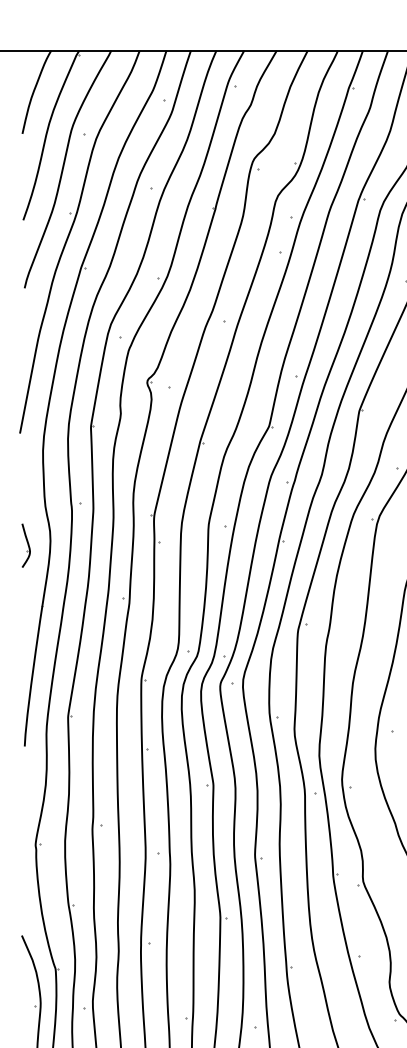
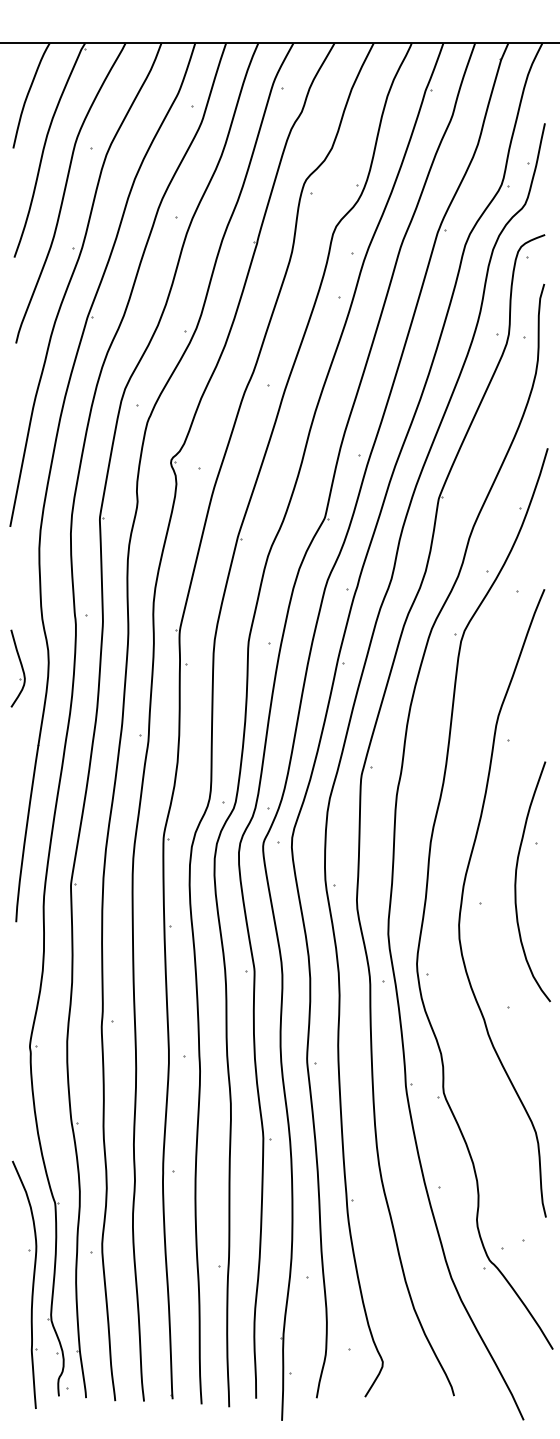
part: (25, 545) -> (17, 668), size x1.4

